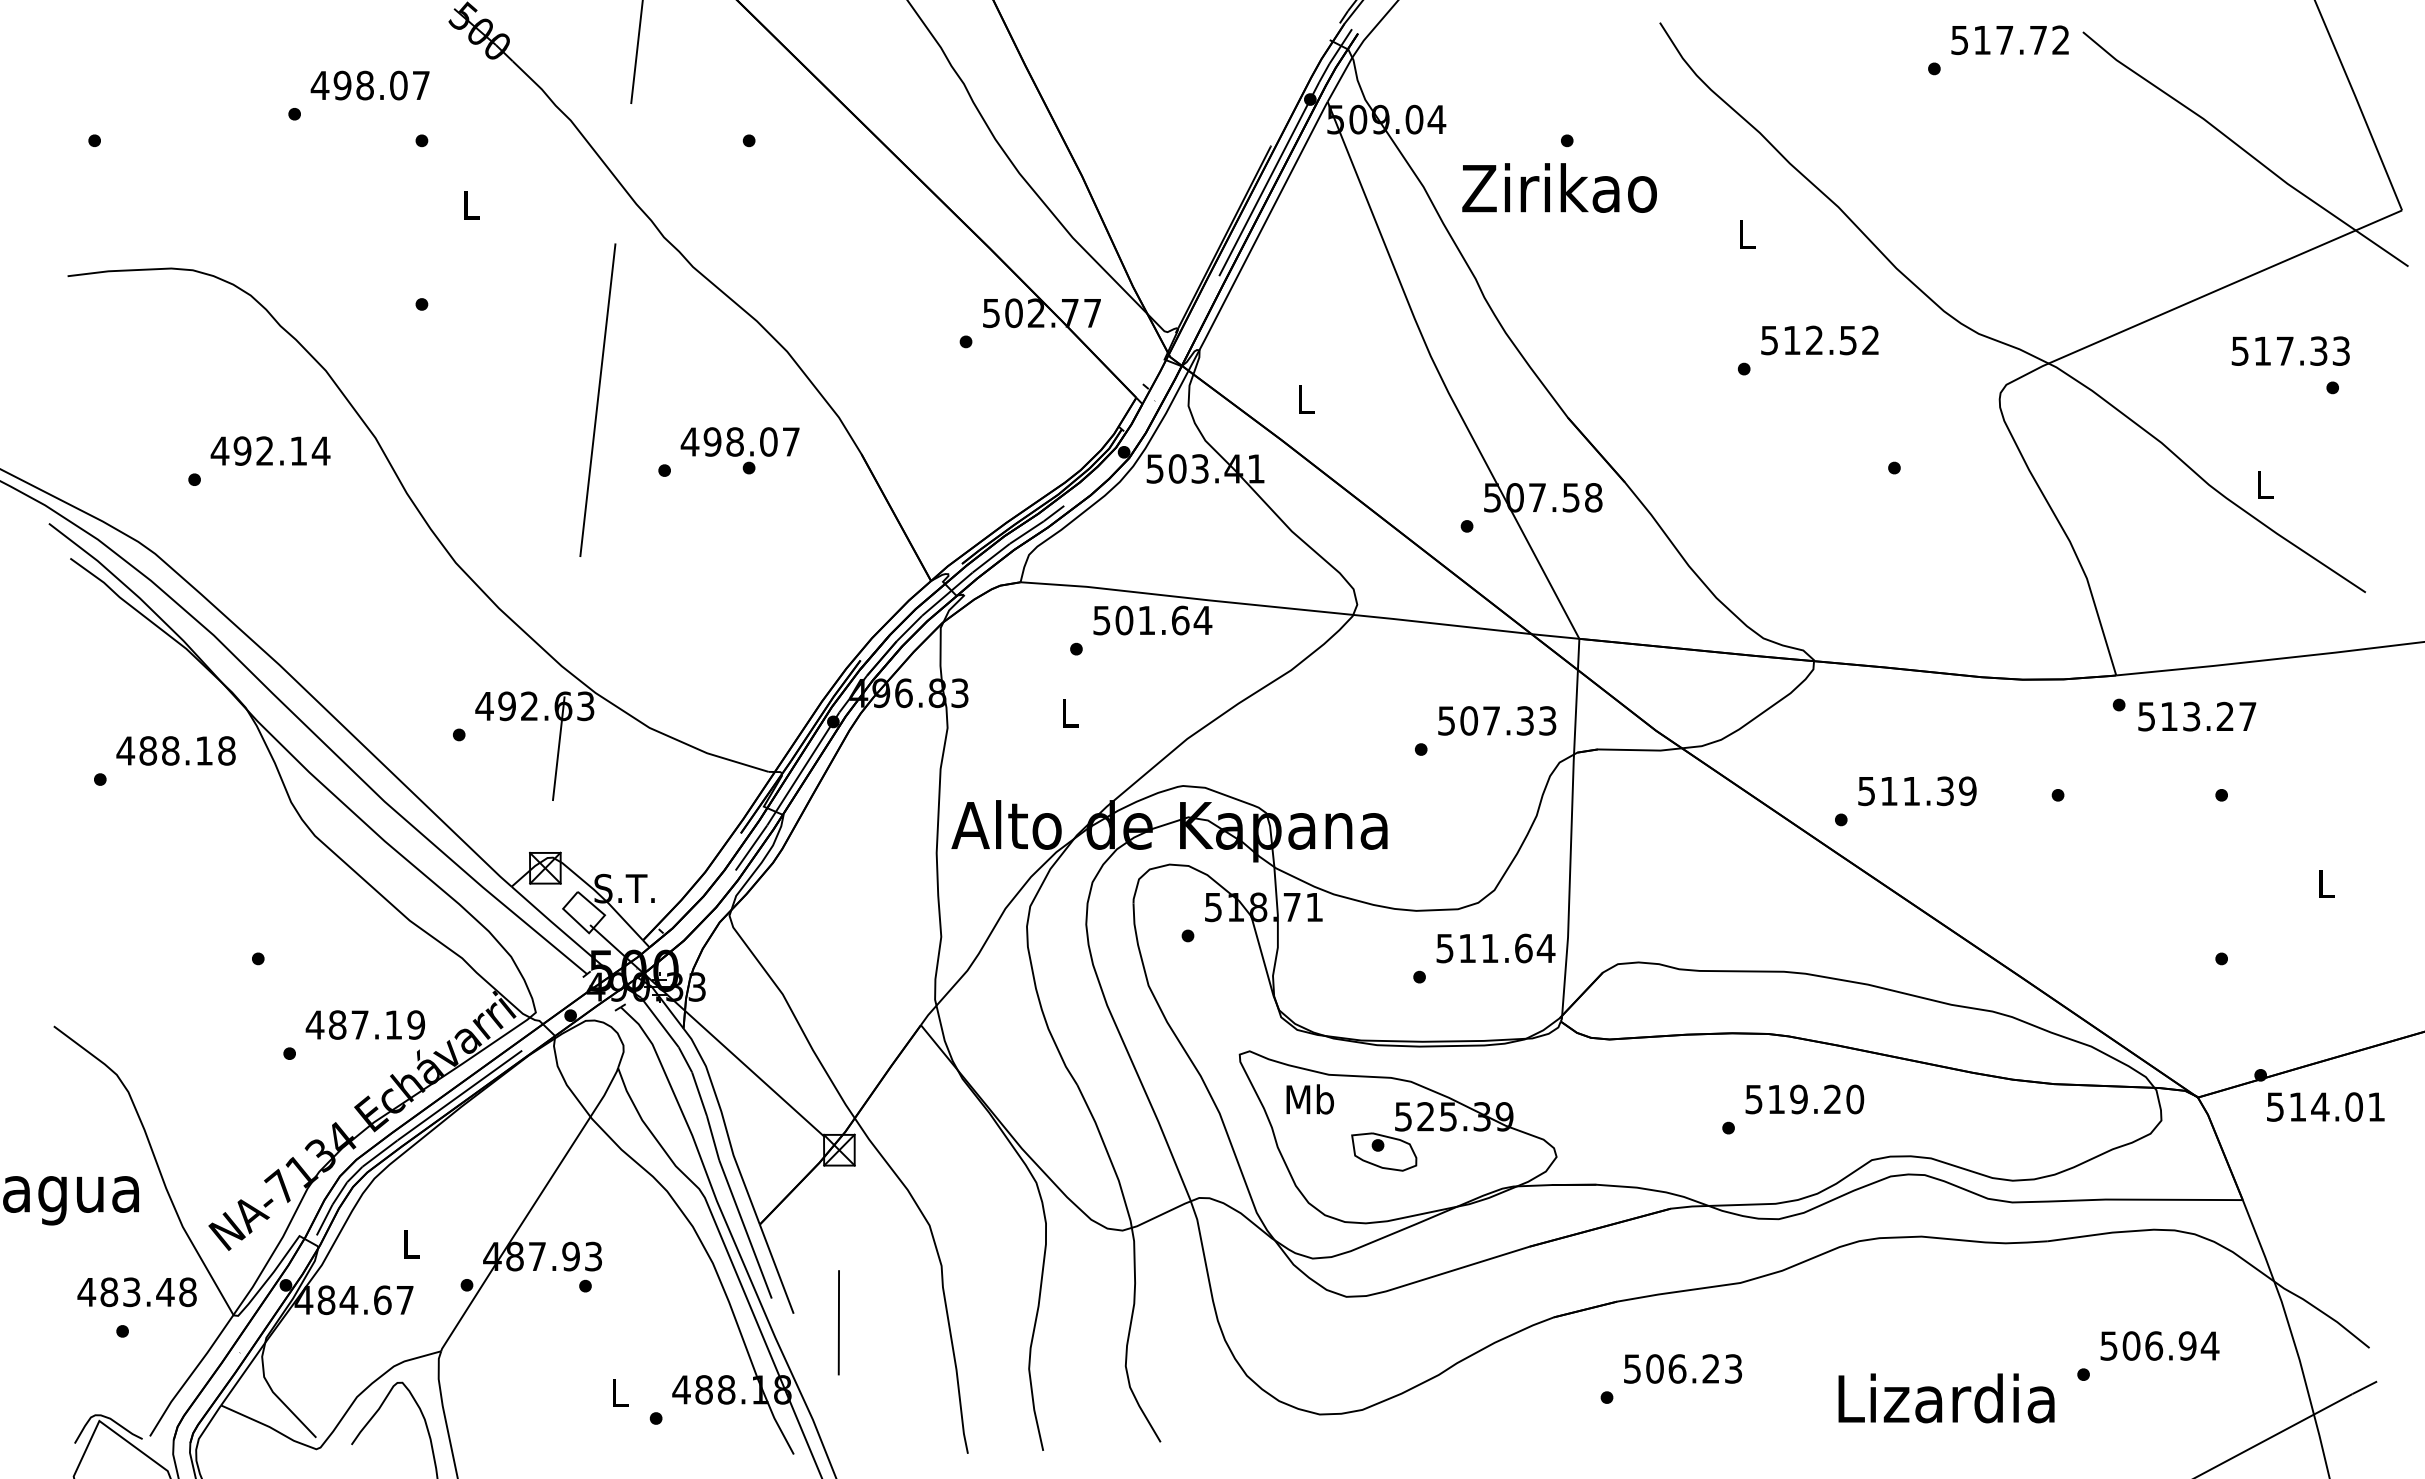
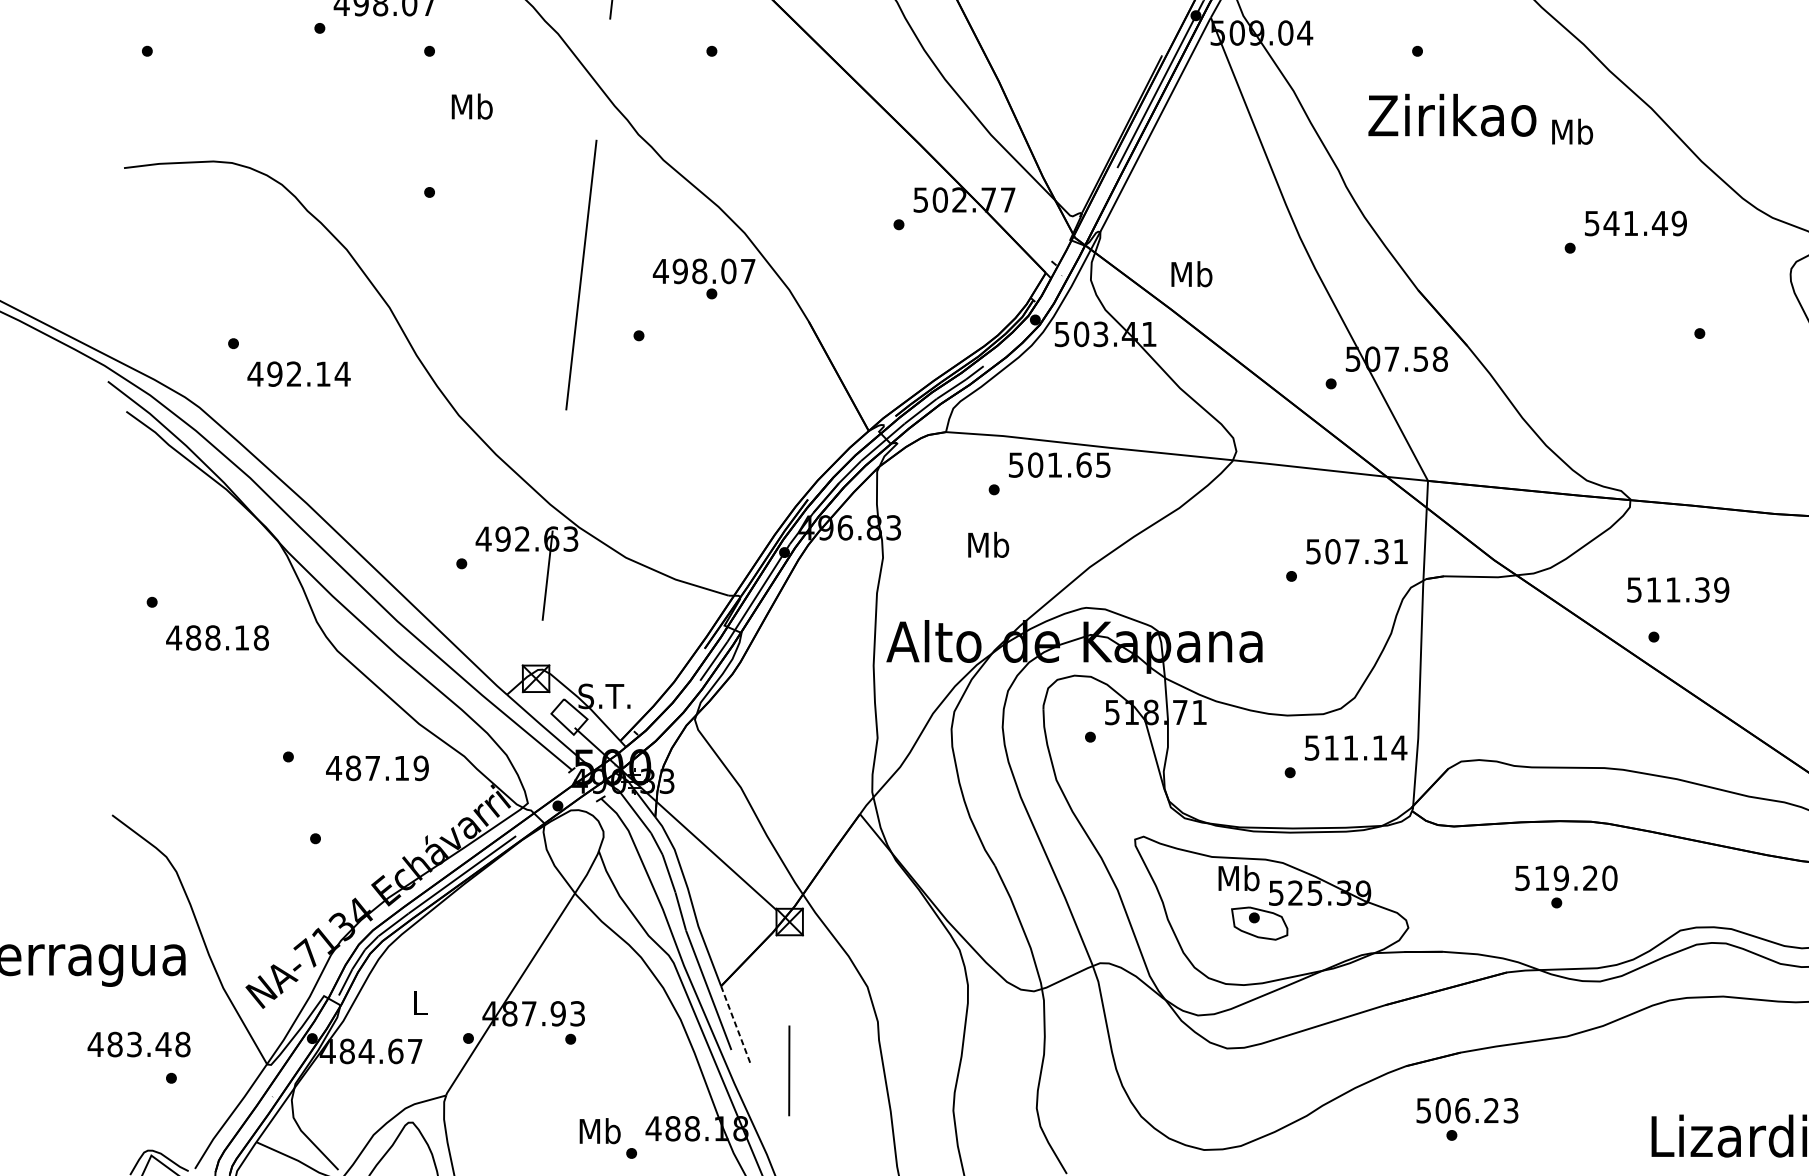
text: (1559, 187) -> (1452, 114), moved
text: (471, 204) -> (472, 106), L -> Mb
text: (1746, 234) -> (1572, 132), L -> Mb
text: (1830, 340) -> (1644, 223), 512.52 -> 541.49
text: (1305, 399) -> (1191, 274), L -> Mb
text: (270, 450) -> (298, 373), moved
text: (739, 450) -> (703, 278), moved
text: (1202, 620) -> (1102, 465), 501.64 -> 501.65
text: (1069, 712) -> (988, 544), L -> Mb
text: (1547, 720) -> (1400, 551), 507.33 -> 507.31
text: (175, 750) -> (217, 637), moved
text: (1917, 791) -> (1678, 590), moved
text: (1523, 948) -> (1379, 748), 511.64 -> 511.14
text: (364, 1024) -> (376, 767), moved
text: (1309, 1099) -> (1238, 878), moved
text: (1804, 1099) -> (1566, 878), moved
line: (776, 1269) -> (735, 1024), solid -> dashed
text: (136, 1292) -> (138, 1044), moved
text: (1682, 1368) -> (1466, 1110), moved
text: (619, 1392) -> (600, 1131), L -> Mb

